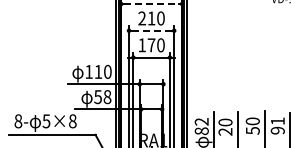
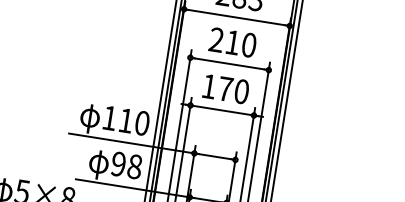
line: (151, 4) -> (236, 18), dashed -> solid
line: (152, 30) -> (231, 63), dashed -> solid
text: (97, 96) -> (117, 163), 58 -> 98

